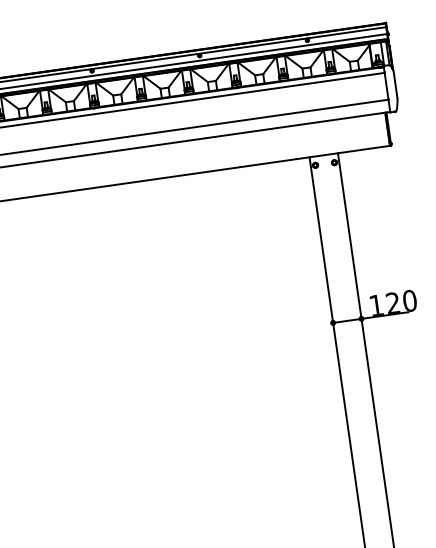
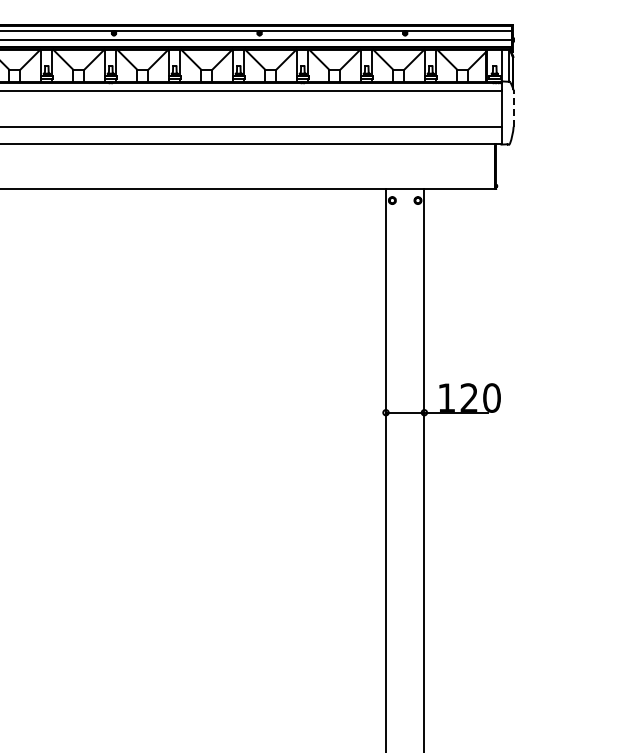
line: (395, 84) -> (513, 108), solid -> dashed

